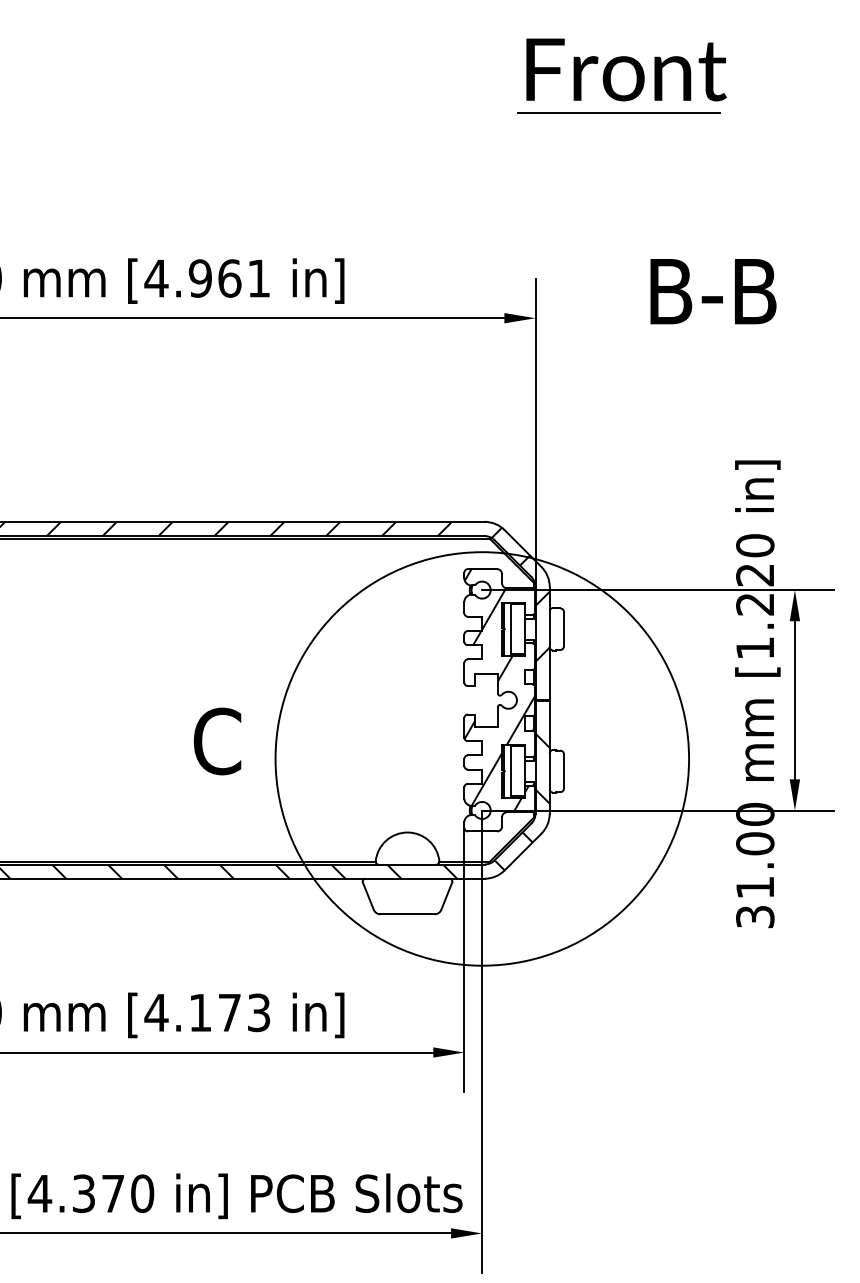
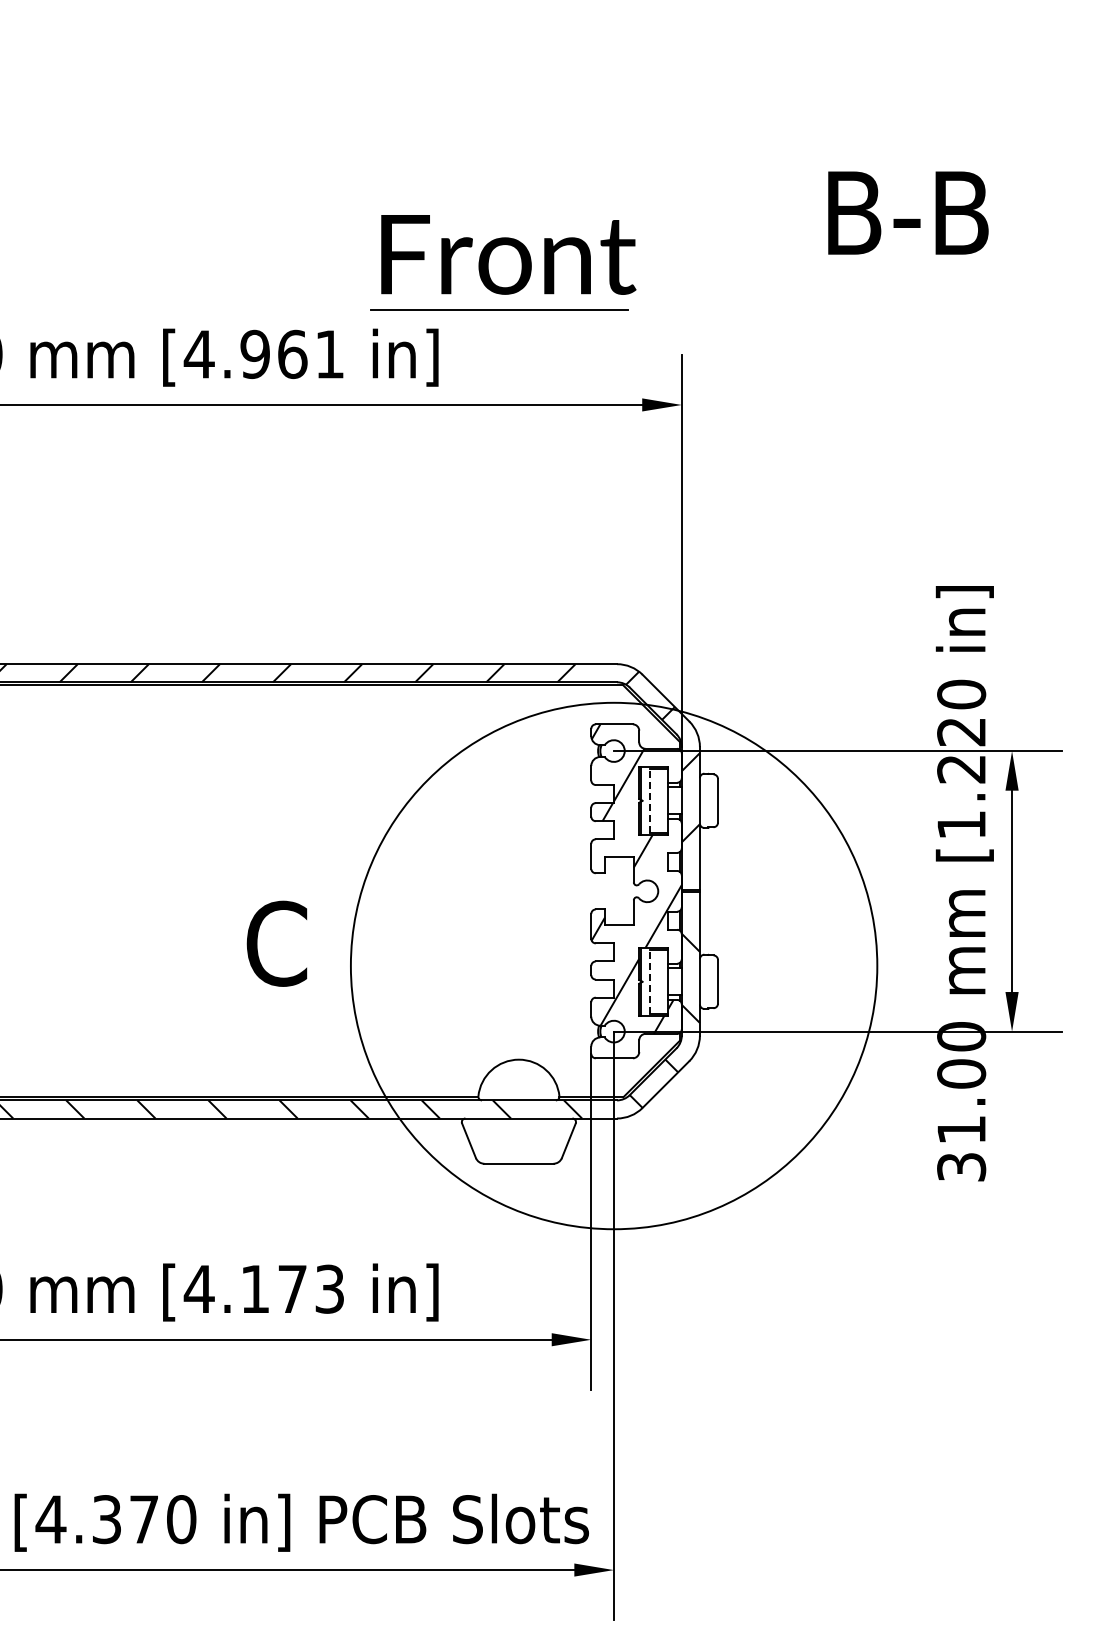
part: (622, 75) -> (503, 262), moved
text: (713, 291) -> (908, 212), moved
line: (510, 628) -> (650, 800), solid -> dashed
line: (510, 771) -> (650, 981), solid -> dashed

